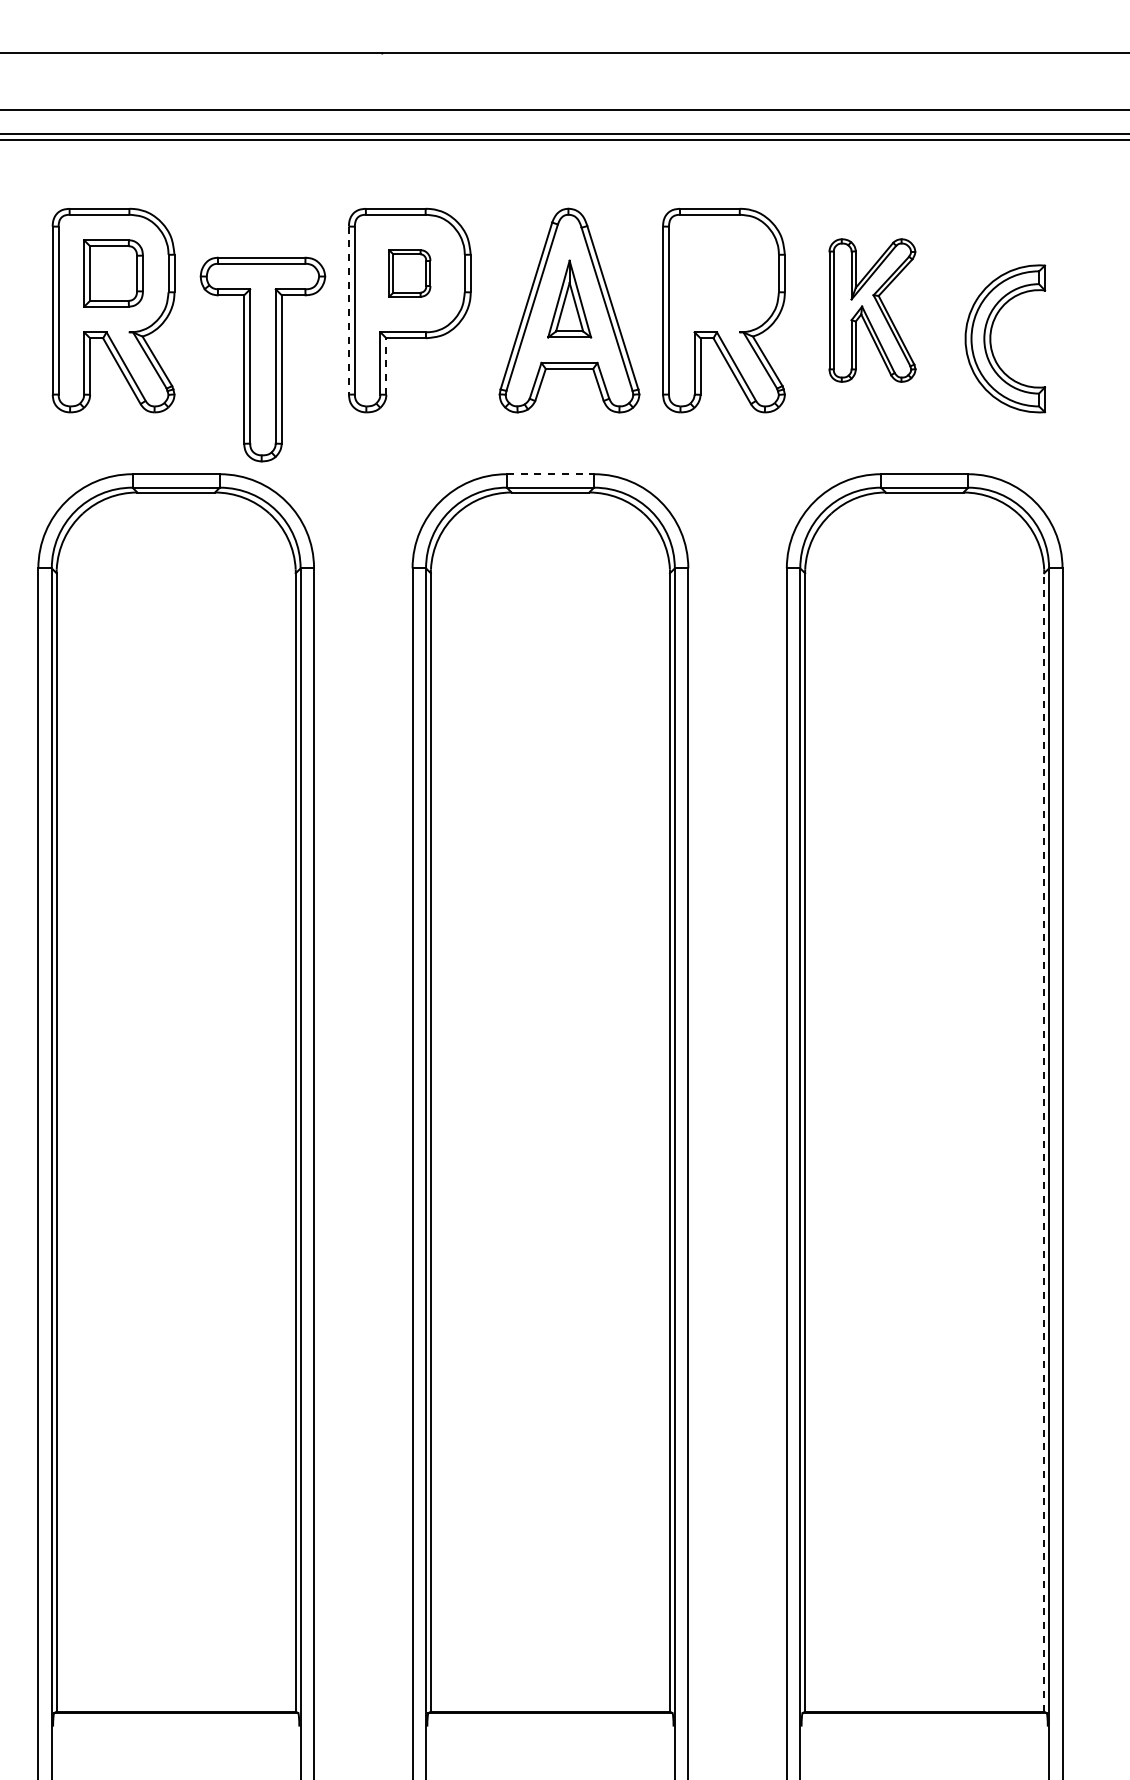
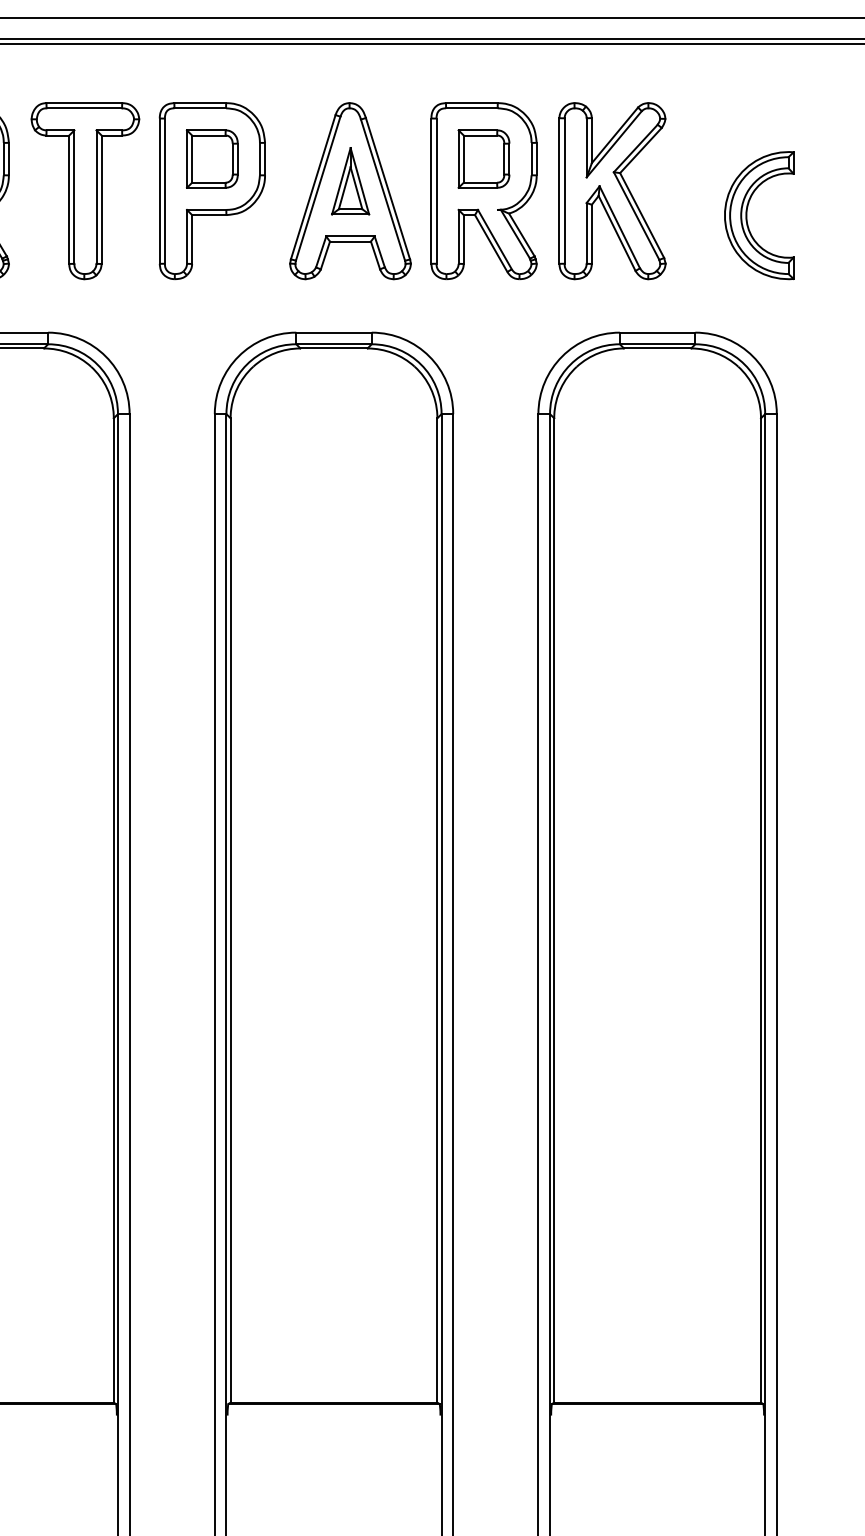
part: (409, 273) -> (212, 159), size x1.43
part: (723, 273) -> (483, 159), added
part: (872, 310) -> (612, 191), size x1.43
line: (348, 311) -> (159, 191), dashed -> solid
part: (991, 338) -> (747, 215), moved
part: (262, 359) -> (85, 191), moved
line: (386, 366) -> (192, 239), dashed -> solid
line: (550, 474) -> (334, 332), dashed -> solid
line: (1044, 1141) -> (761, 909), dashed -> solid

